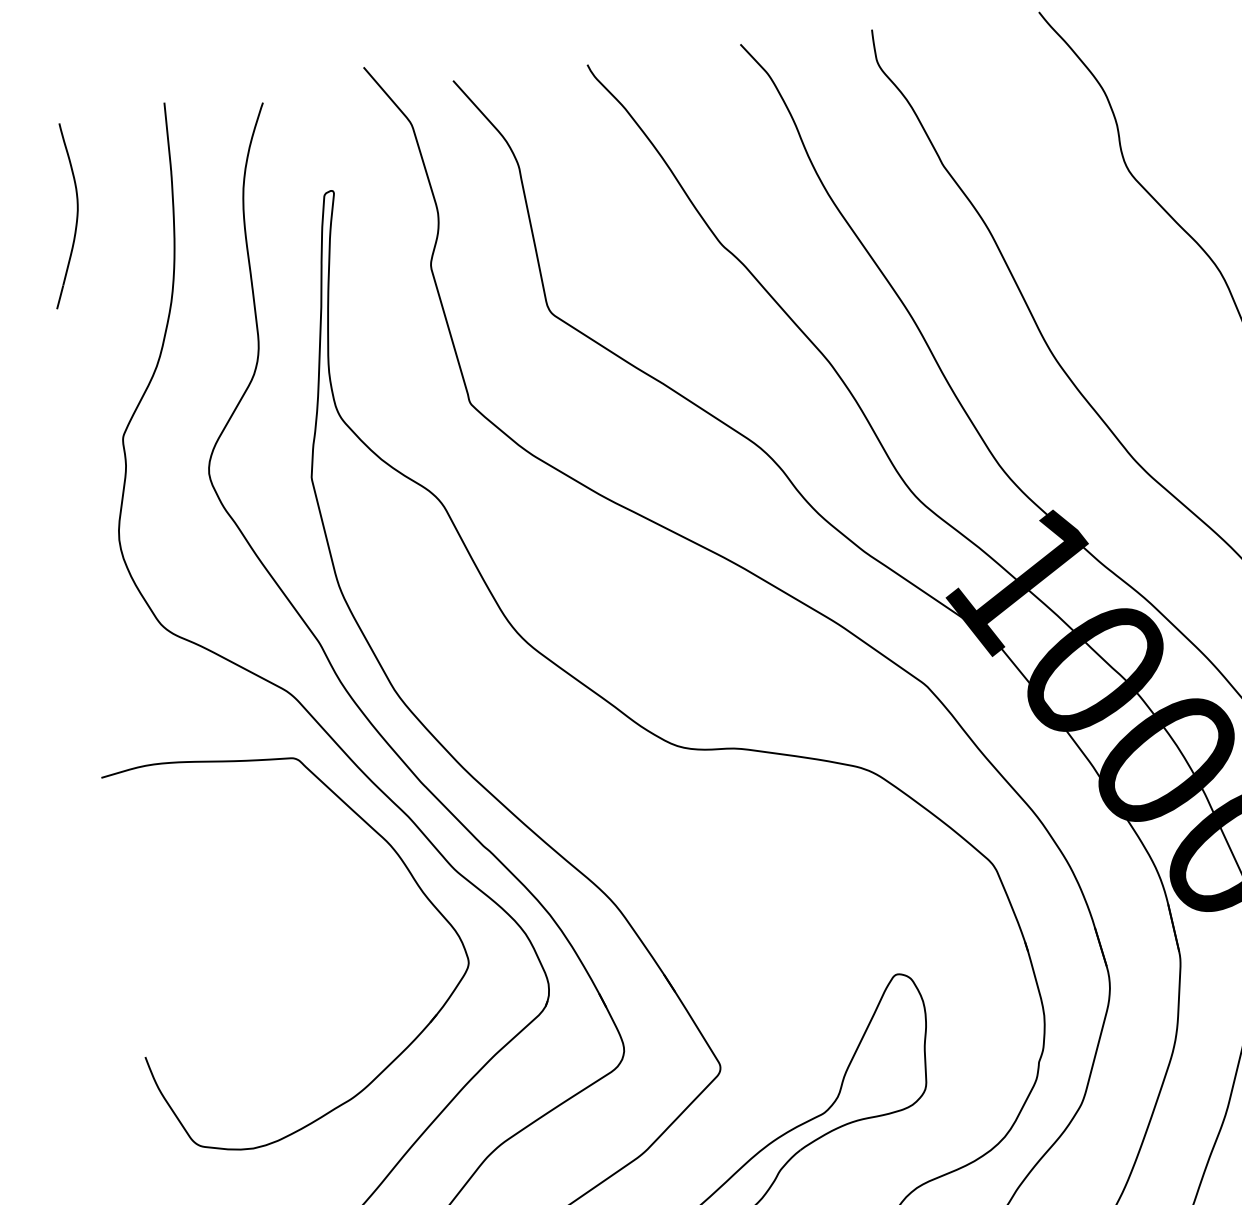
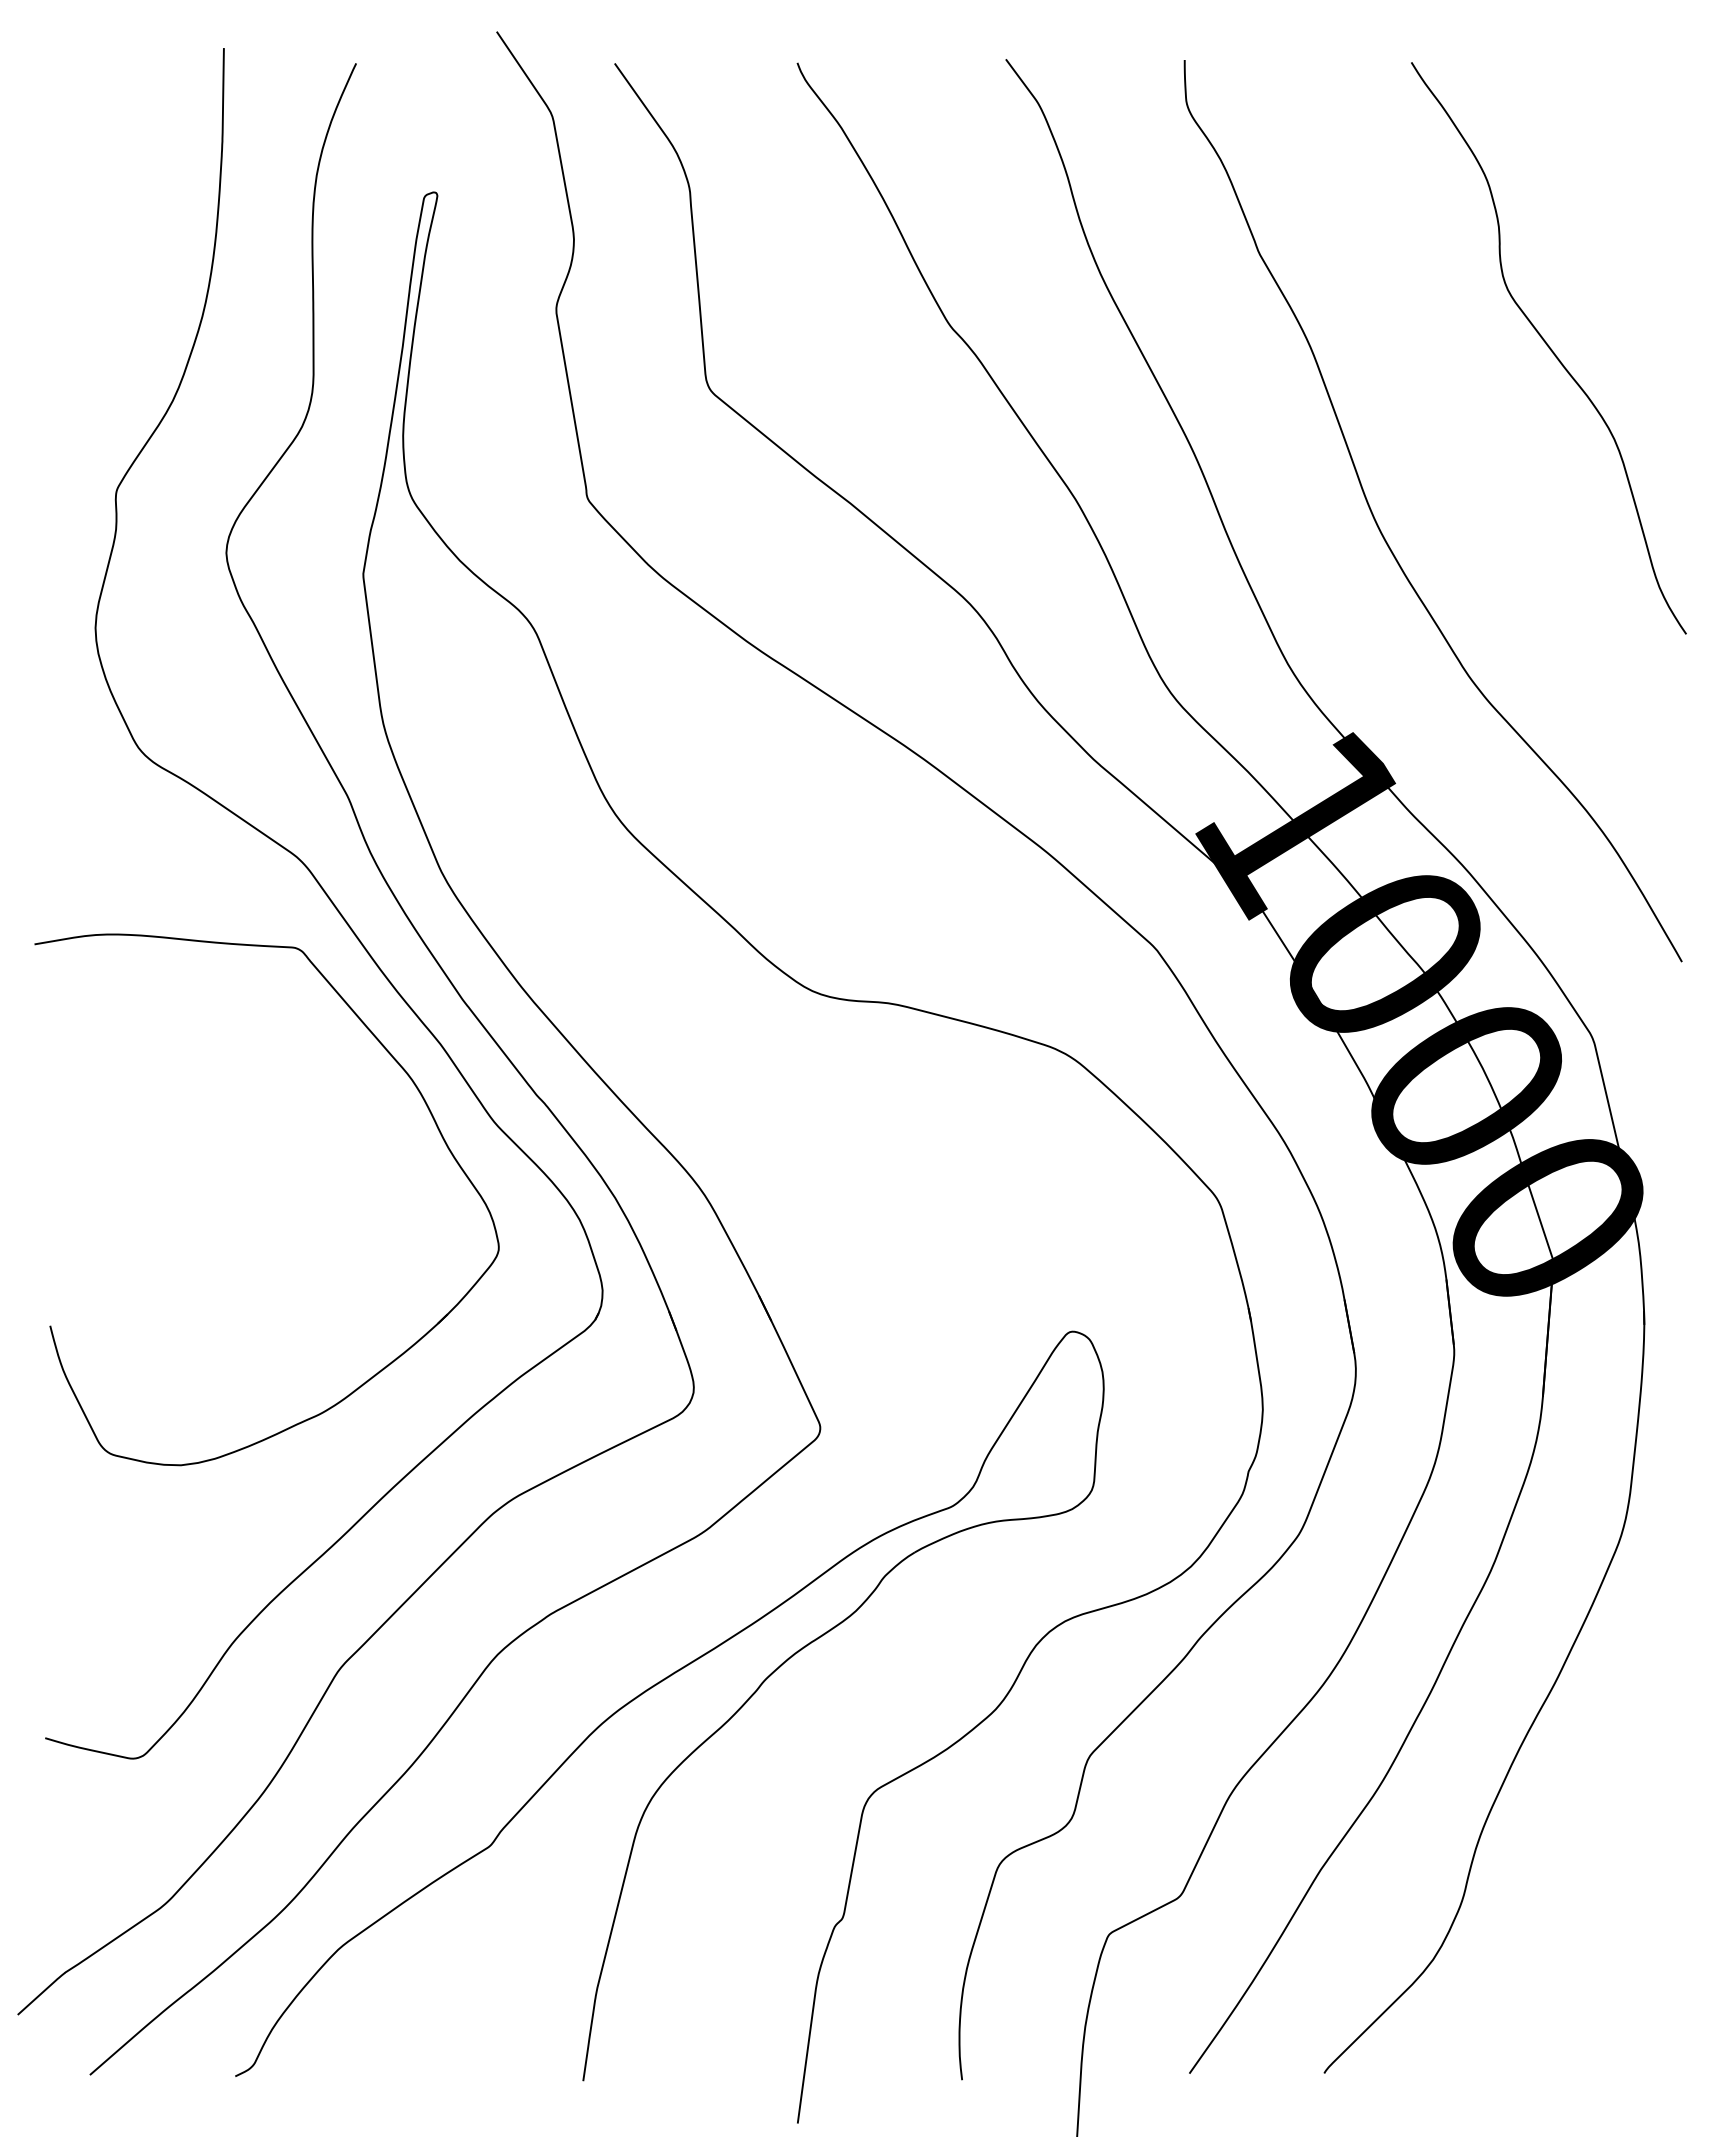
part: (76, 215) -> (88, 186), removed

